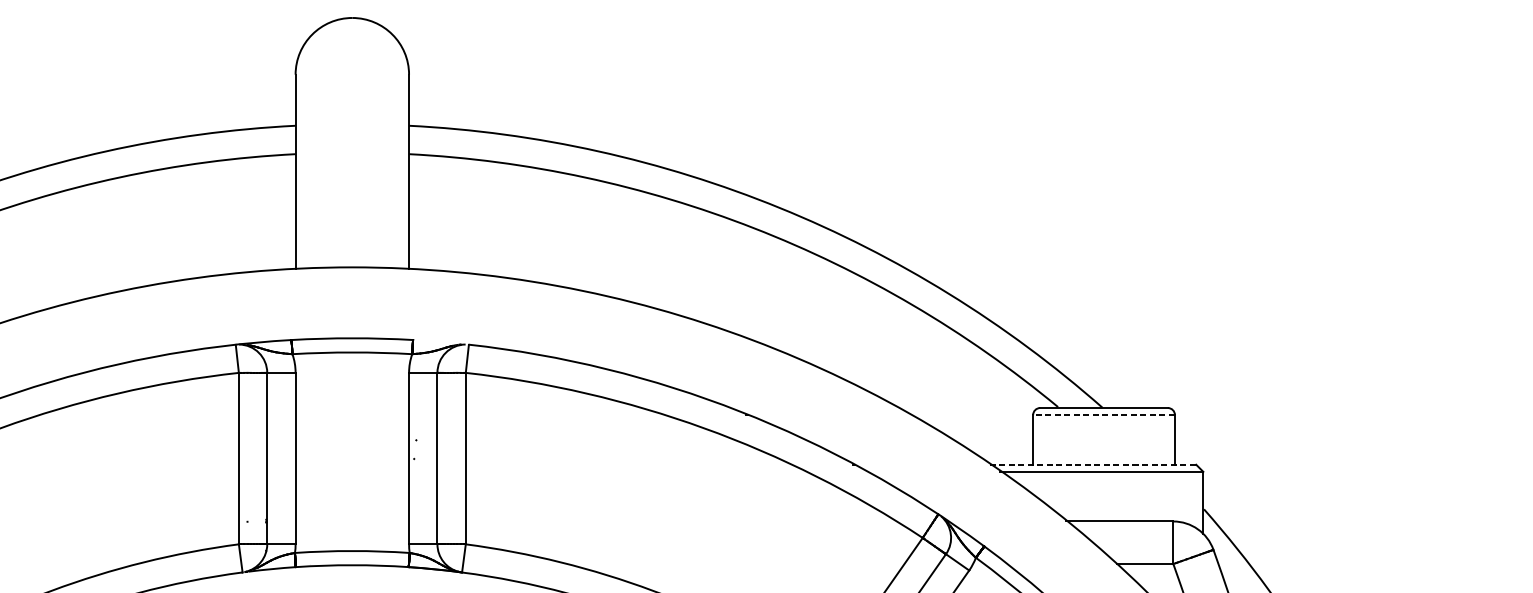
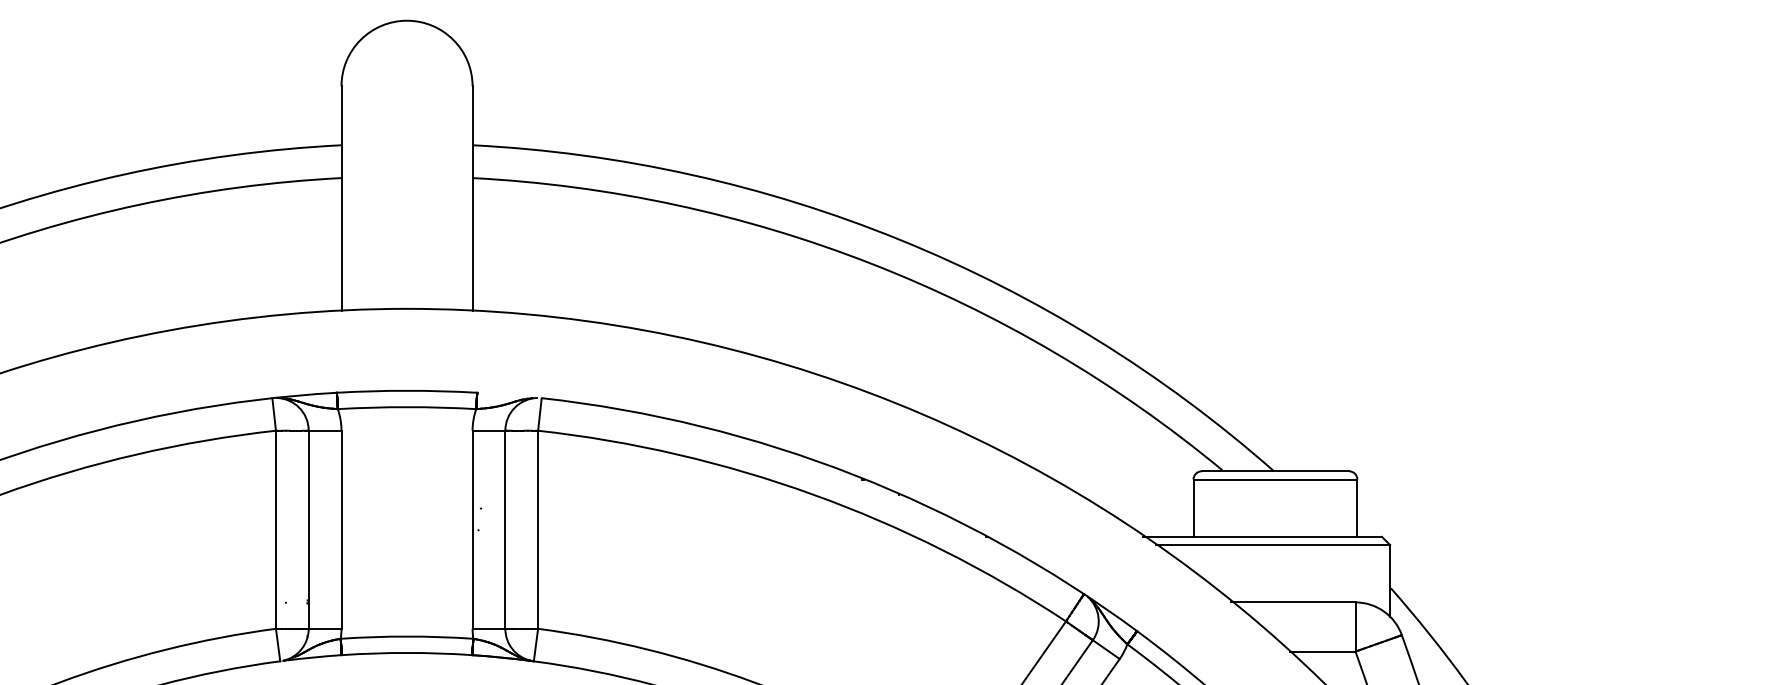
line: (1104, 415) -> (1275, 479), dashed -> solid
line: (1093, 464) -> (1263, 536), dashed -> solid

